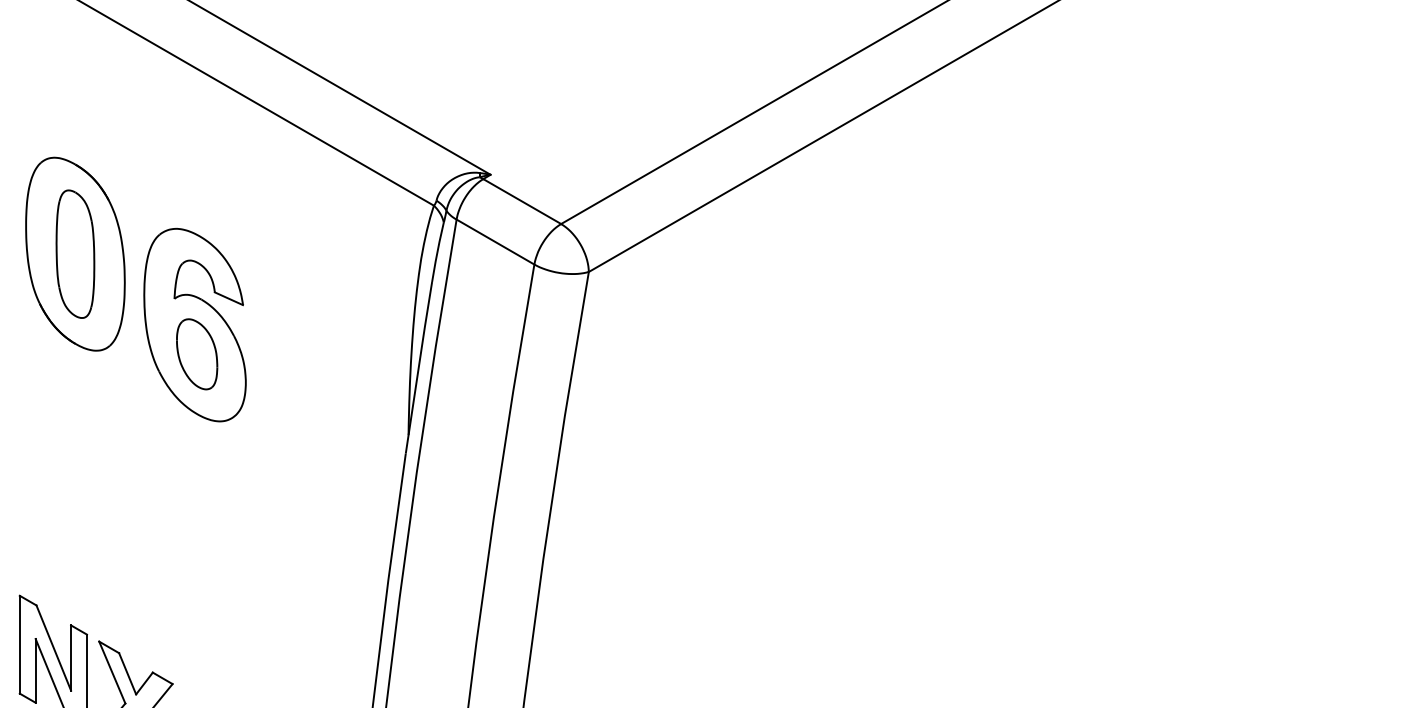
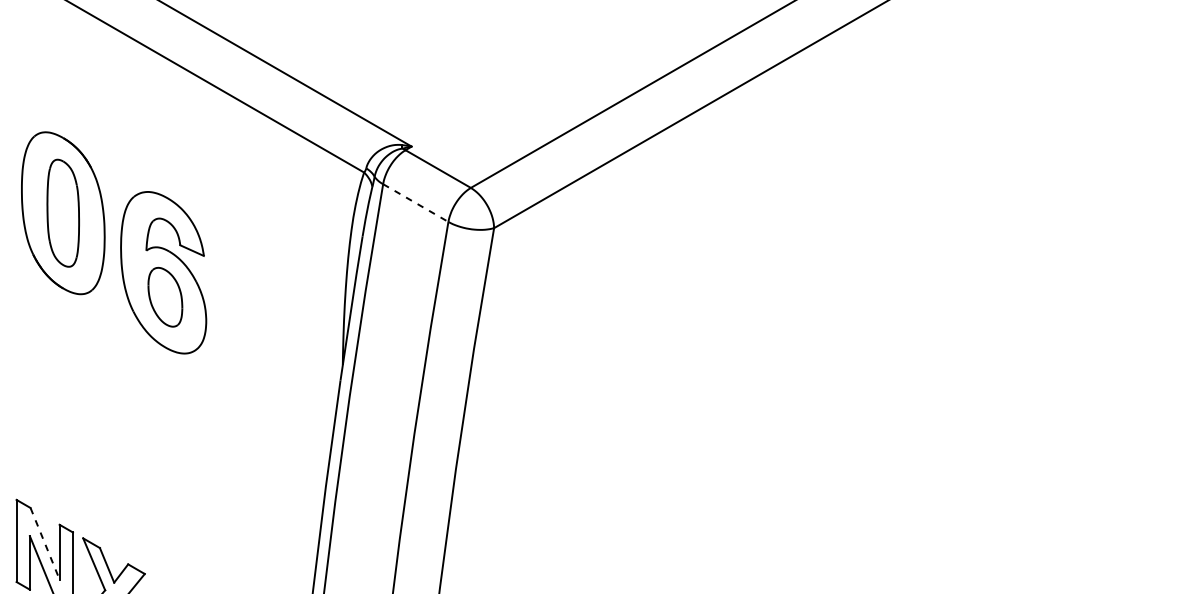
line: (495, 242) -> (415, 203), solid -> dashed
line: (53, 648) -> (44, 544), solid -> dashed

